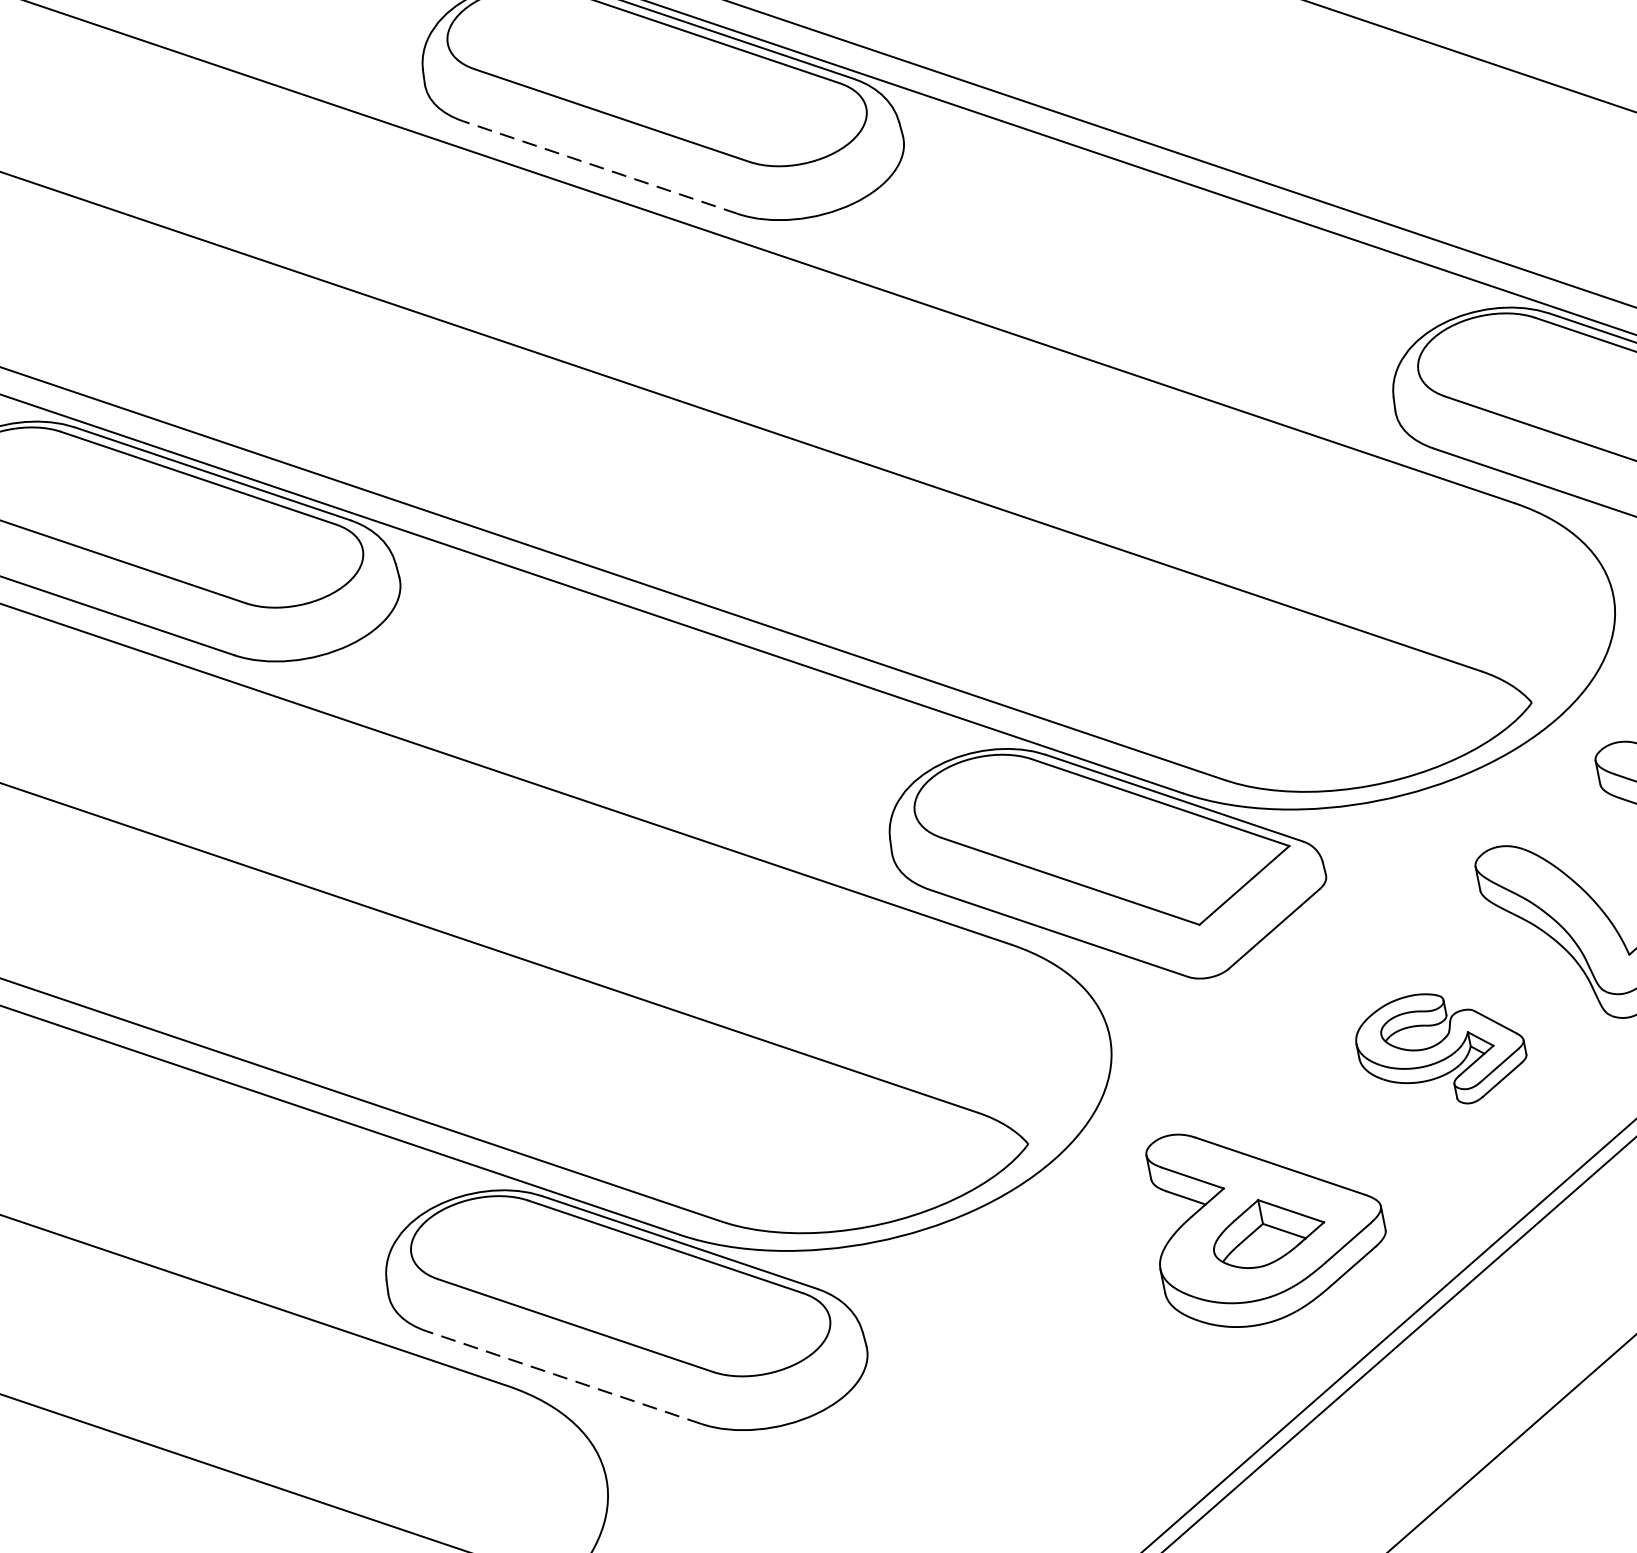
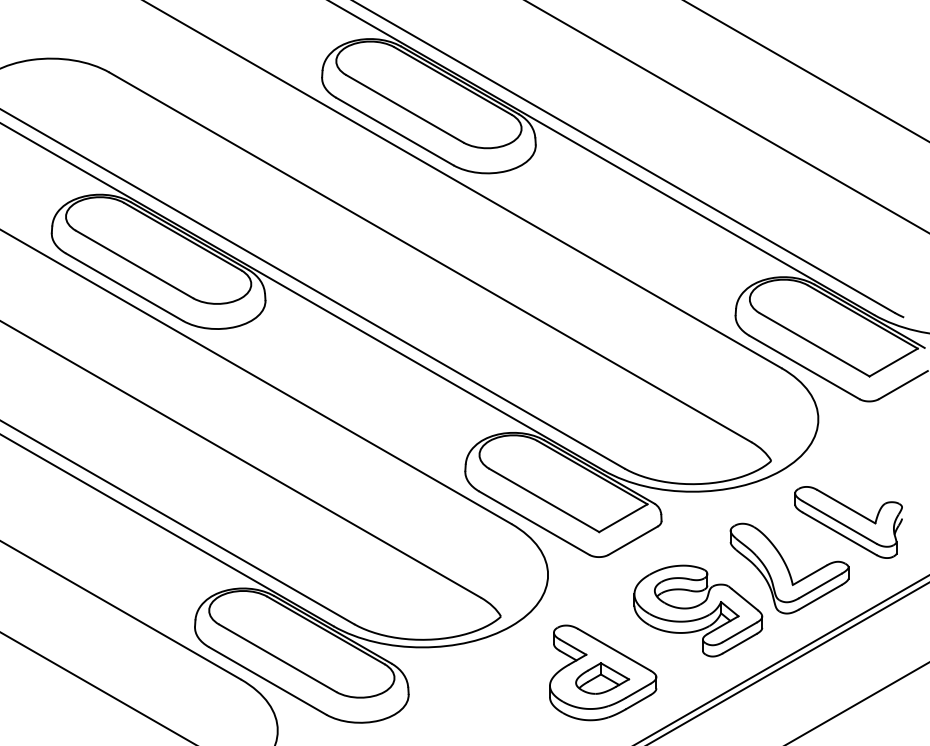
line: (599, 167) -> (394, 131), dashed -> solid
part: (1441, 1048) -> (698, 610), size x1.67
line: (563, 1376) -> (267, 680), dashed -> solid

